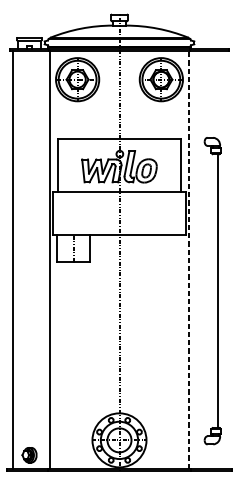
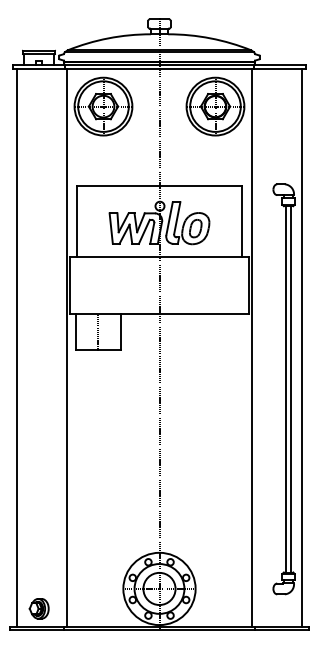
line: (189, 259) -> (252, 347), dashed -> solid
line: (226, 259) -> (302, 347), added
line: (214, 291) -> (286, 389), added

